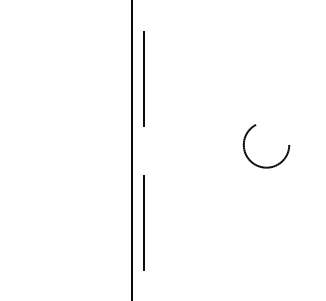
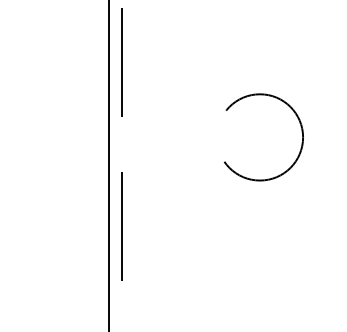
circle: (268, 144) -> (263, 136), size x1.67

